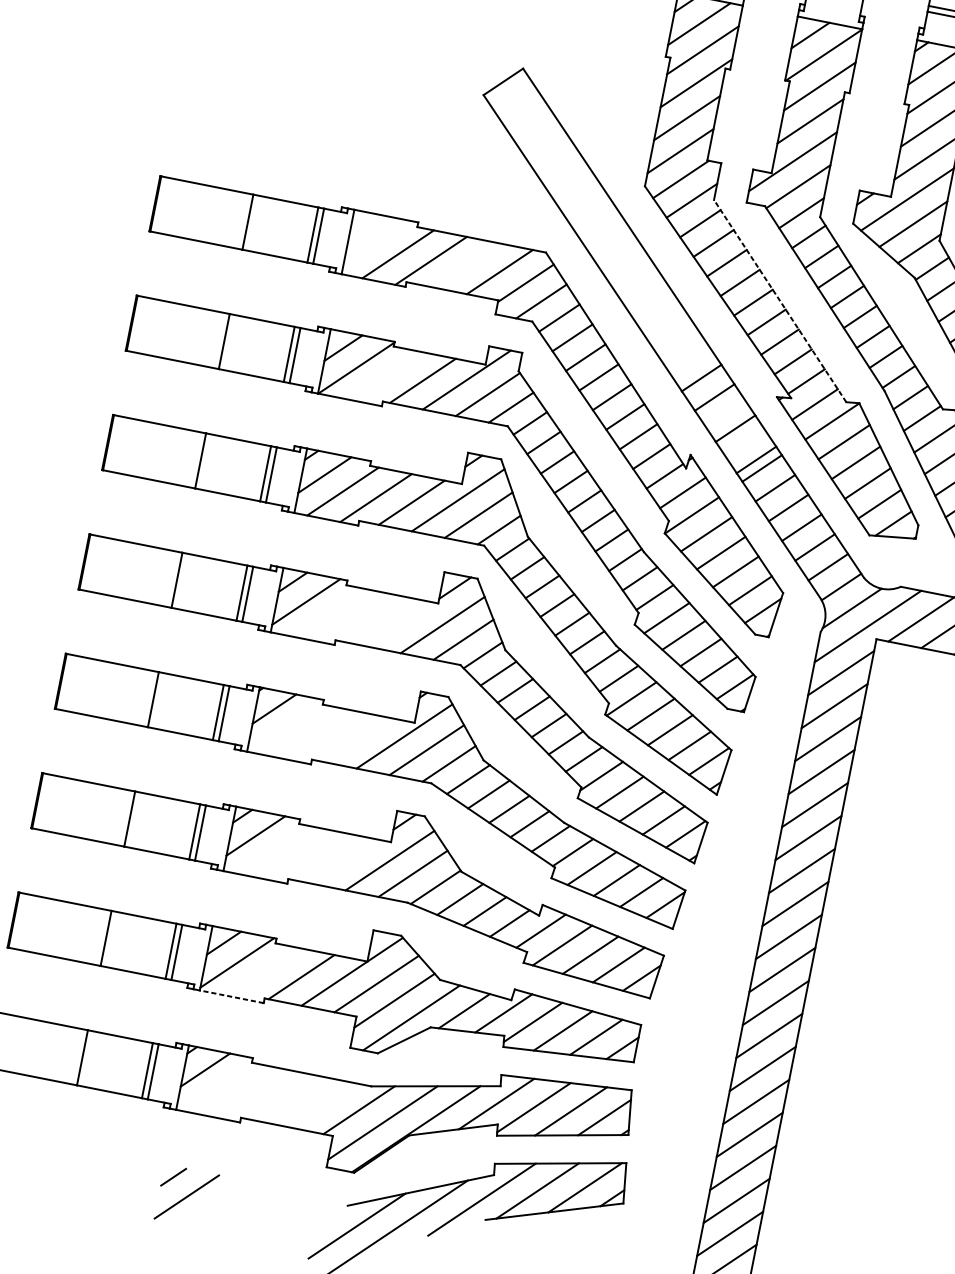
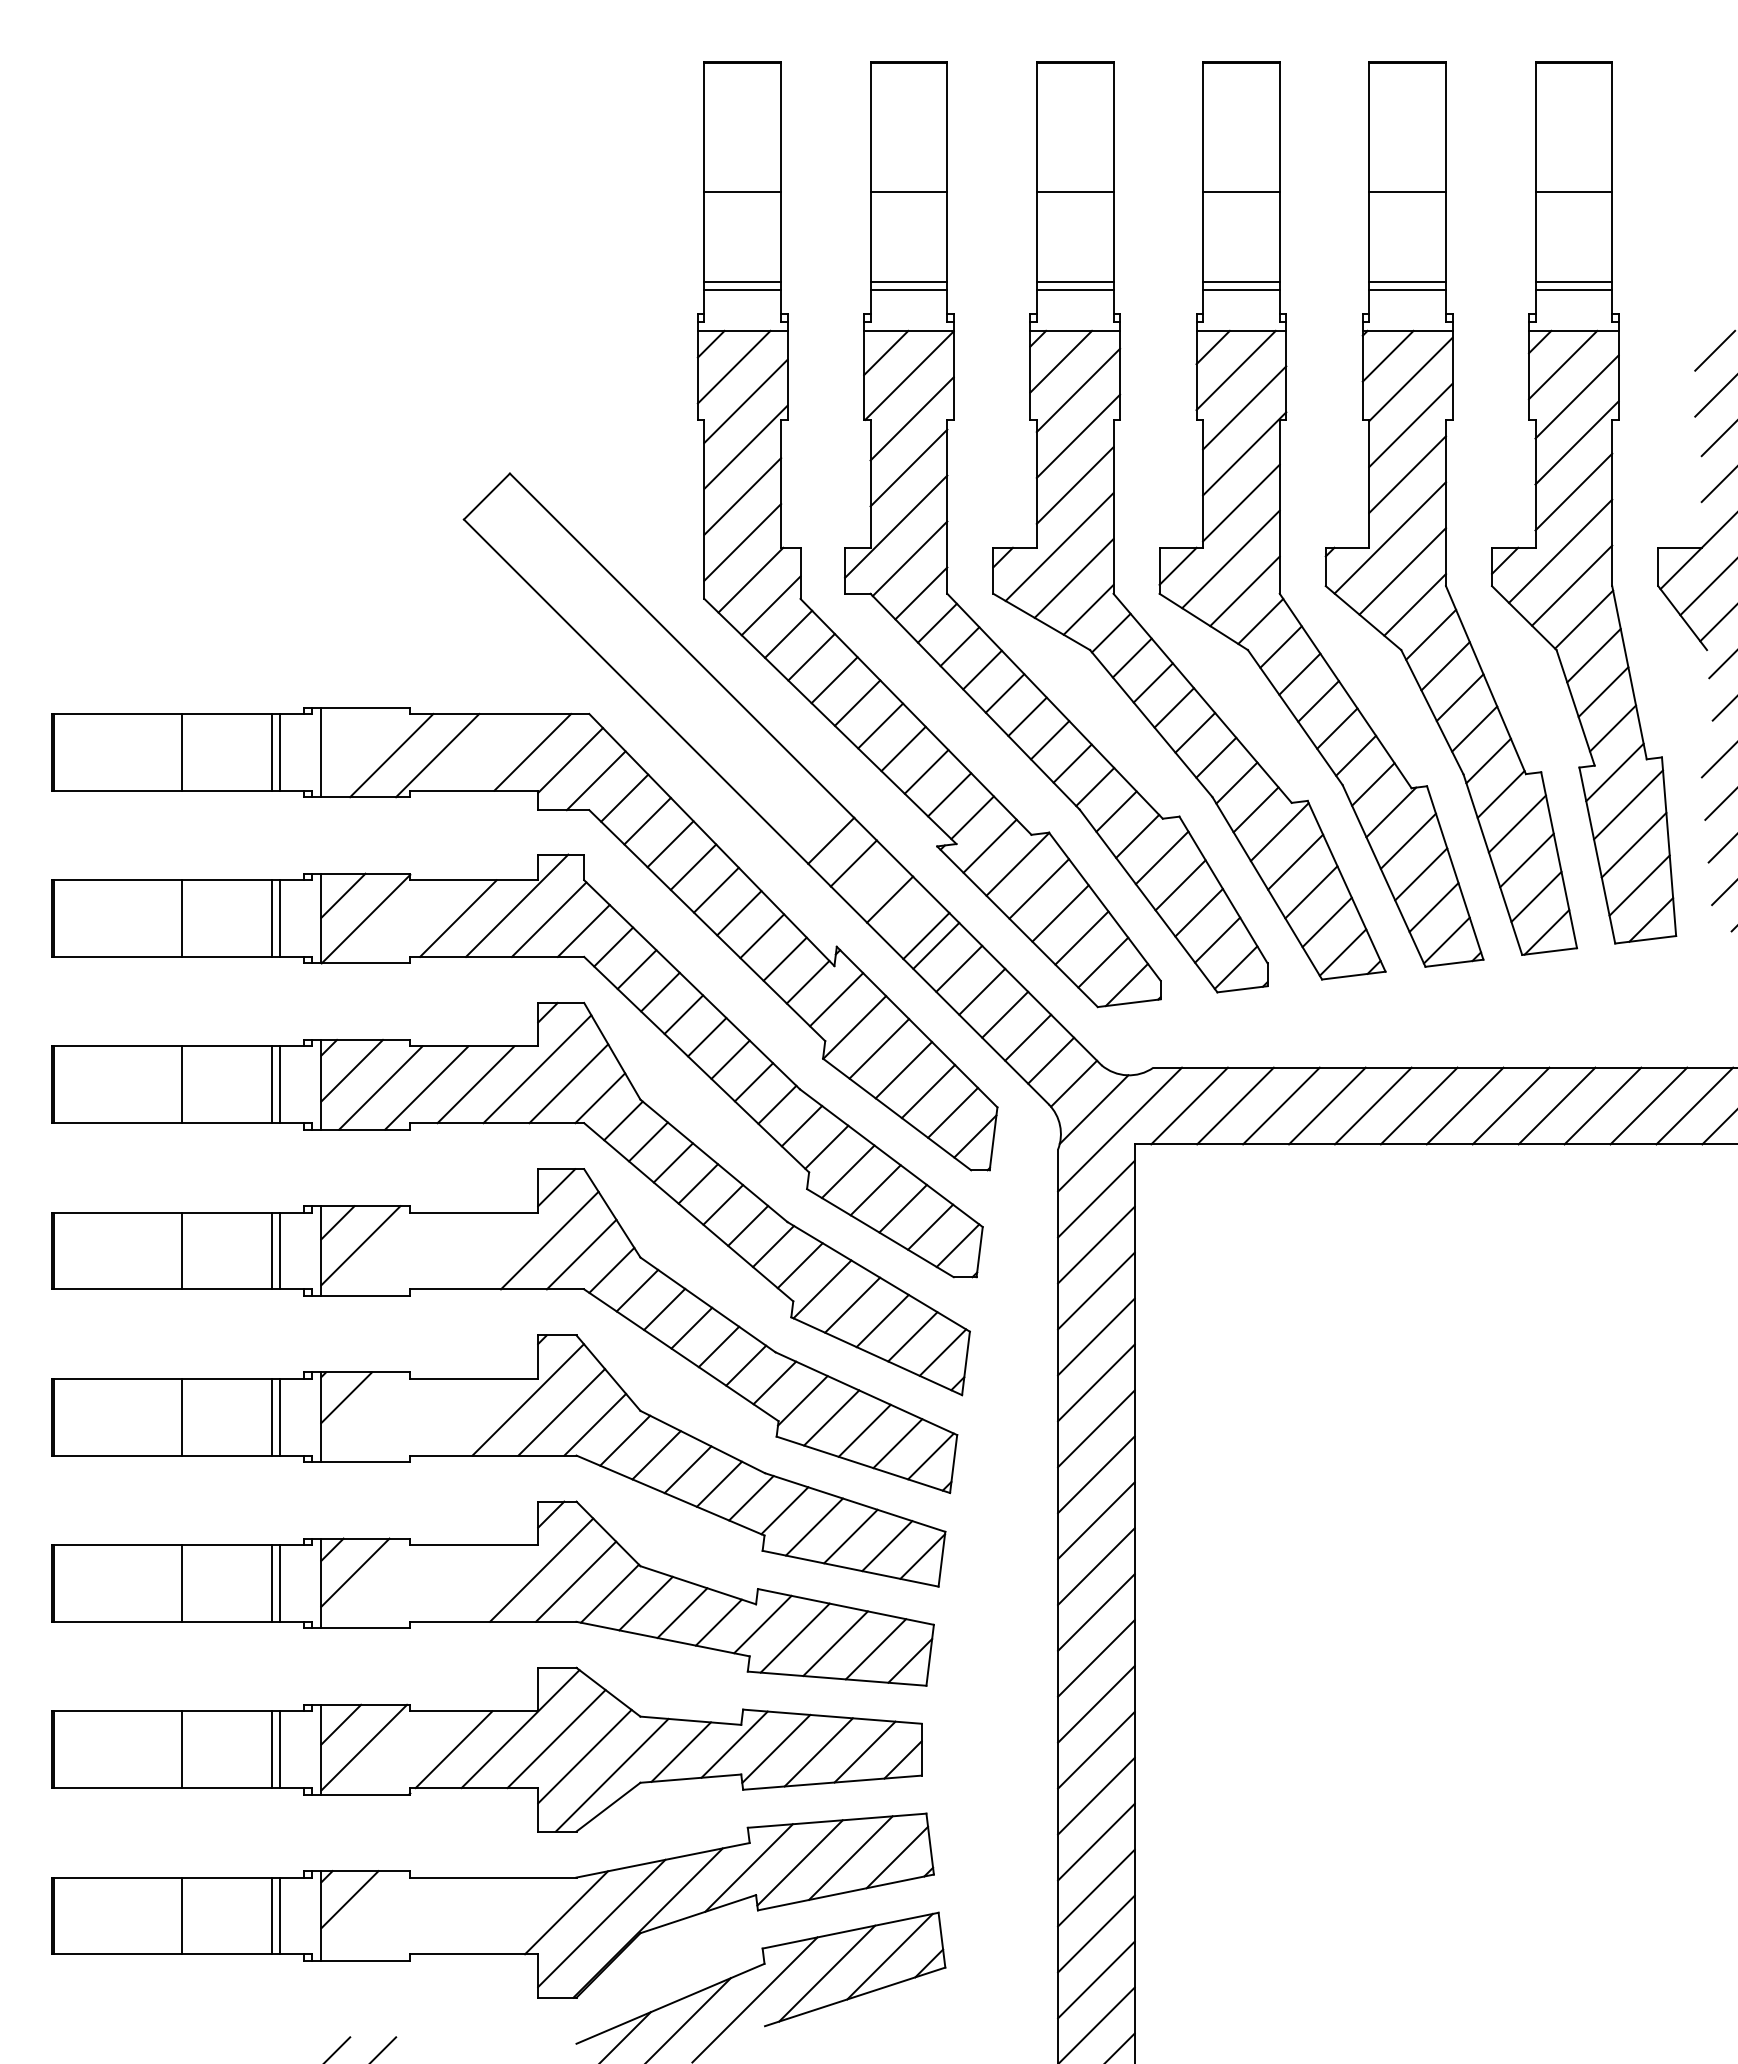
line: (779, 300) -> (915, 716), dashed -> solid
line: (231, 996) -> (365, 1794), dashed -> solid

